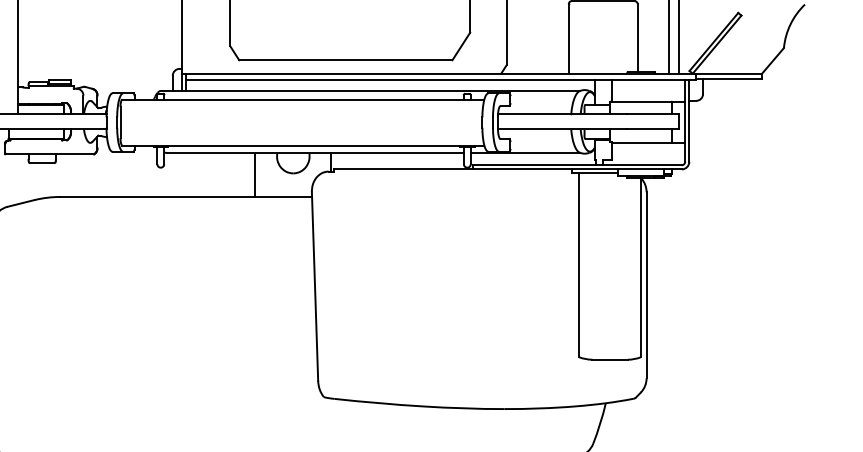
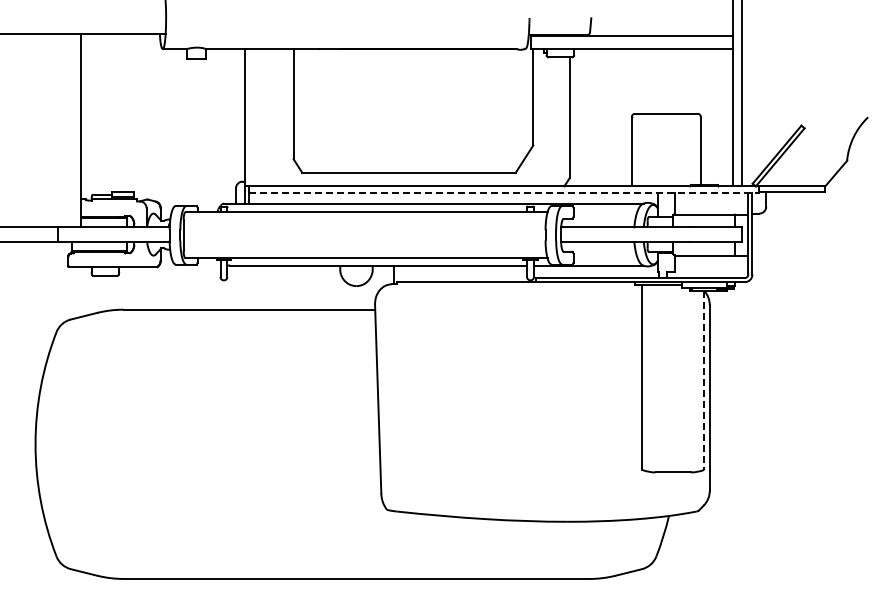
line: (441, 79) -> (504, 192), solid -> dashed
line: (255, 174) -> (318, 287), removed
line: (641, 268) -> (704, 381), solid -> dashed

